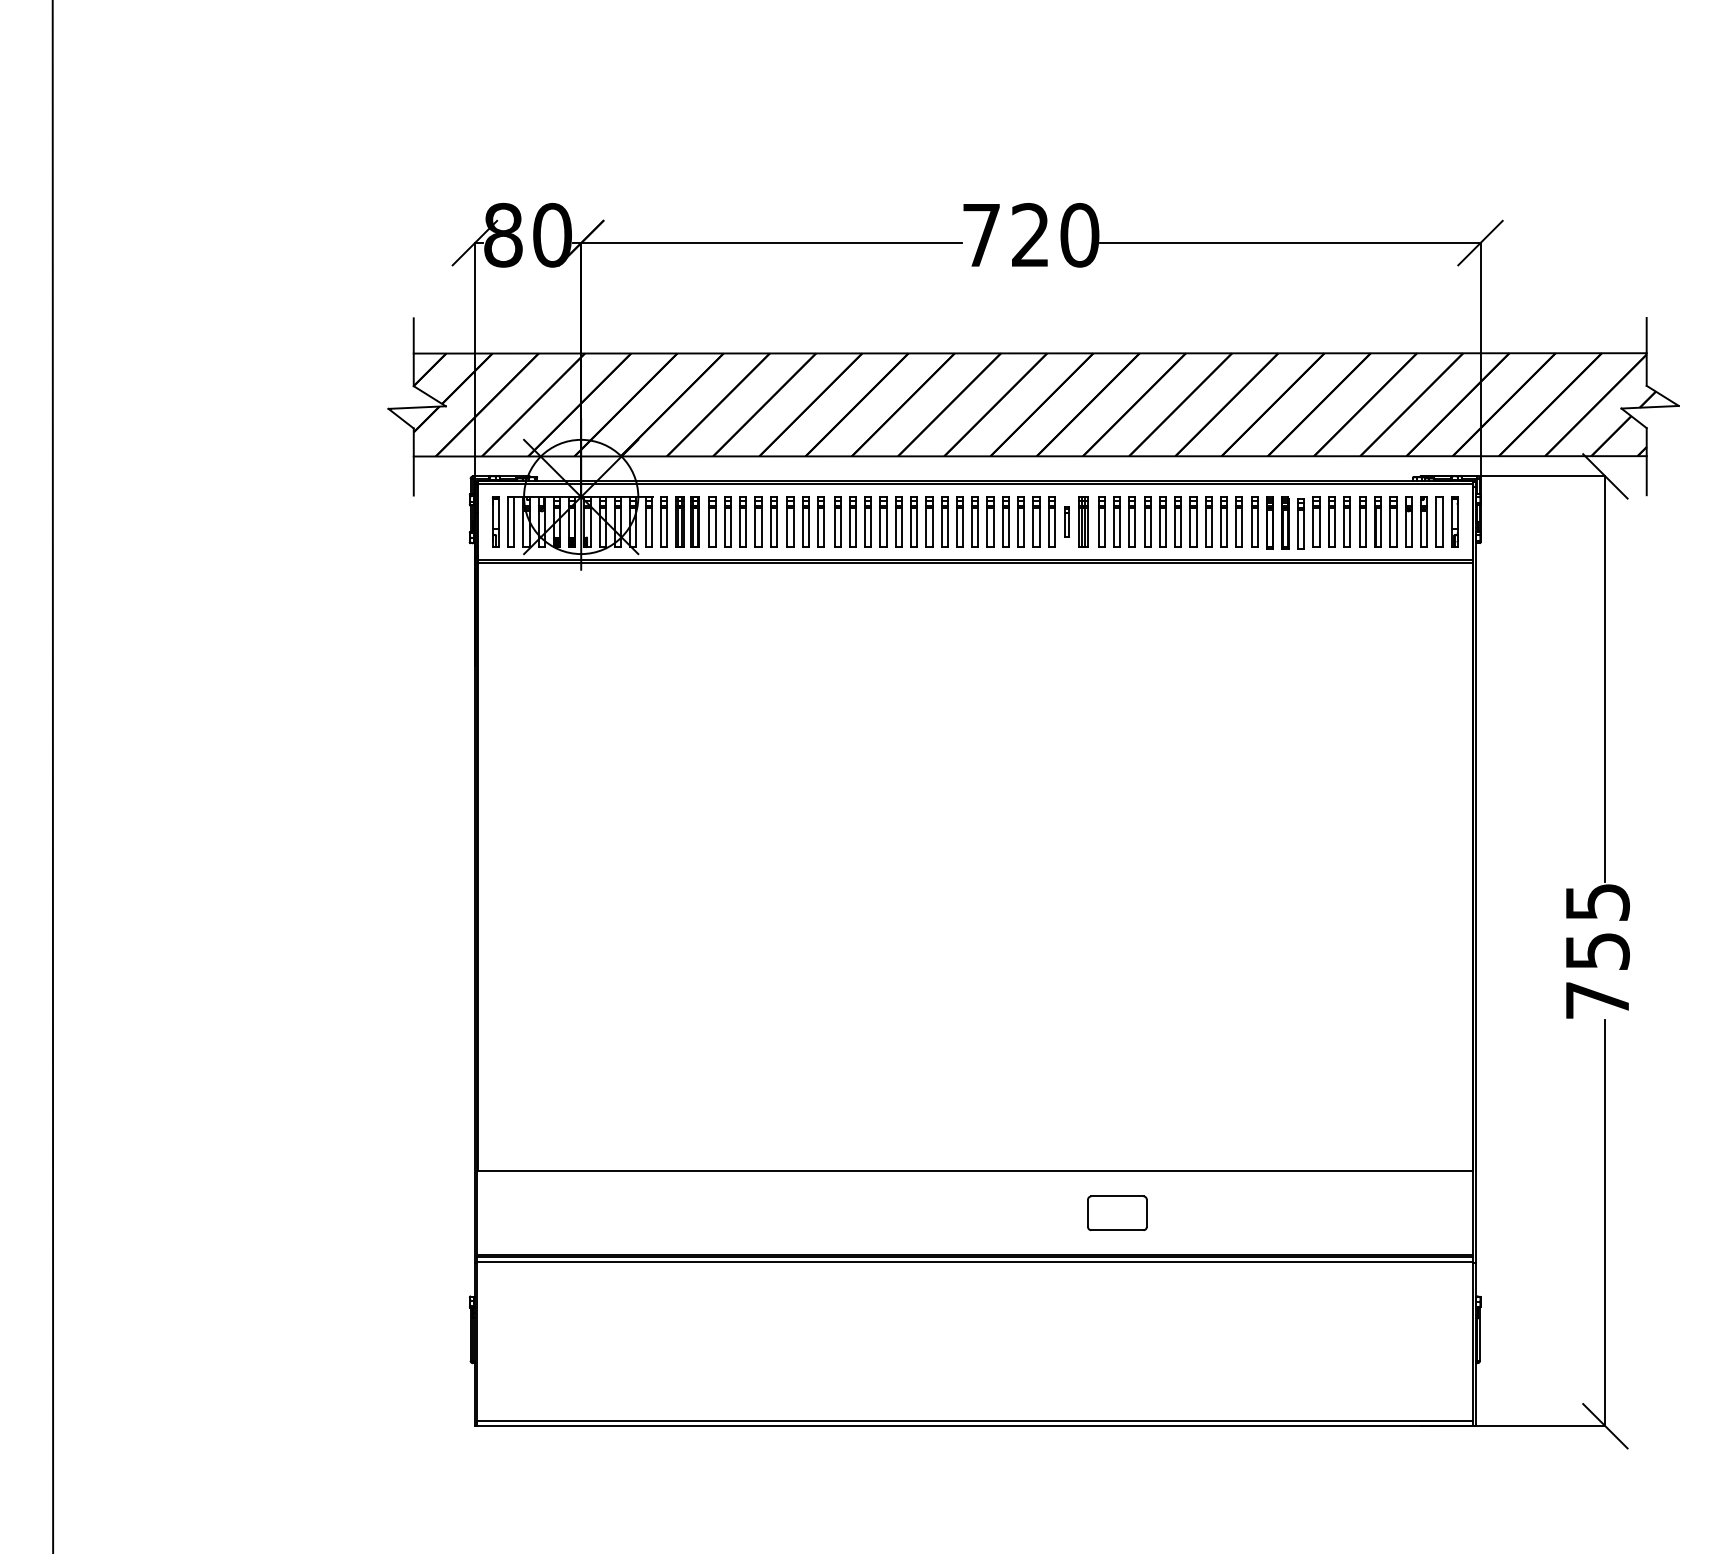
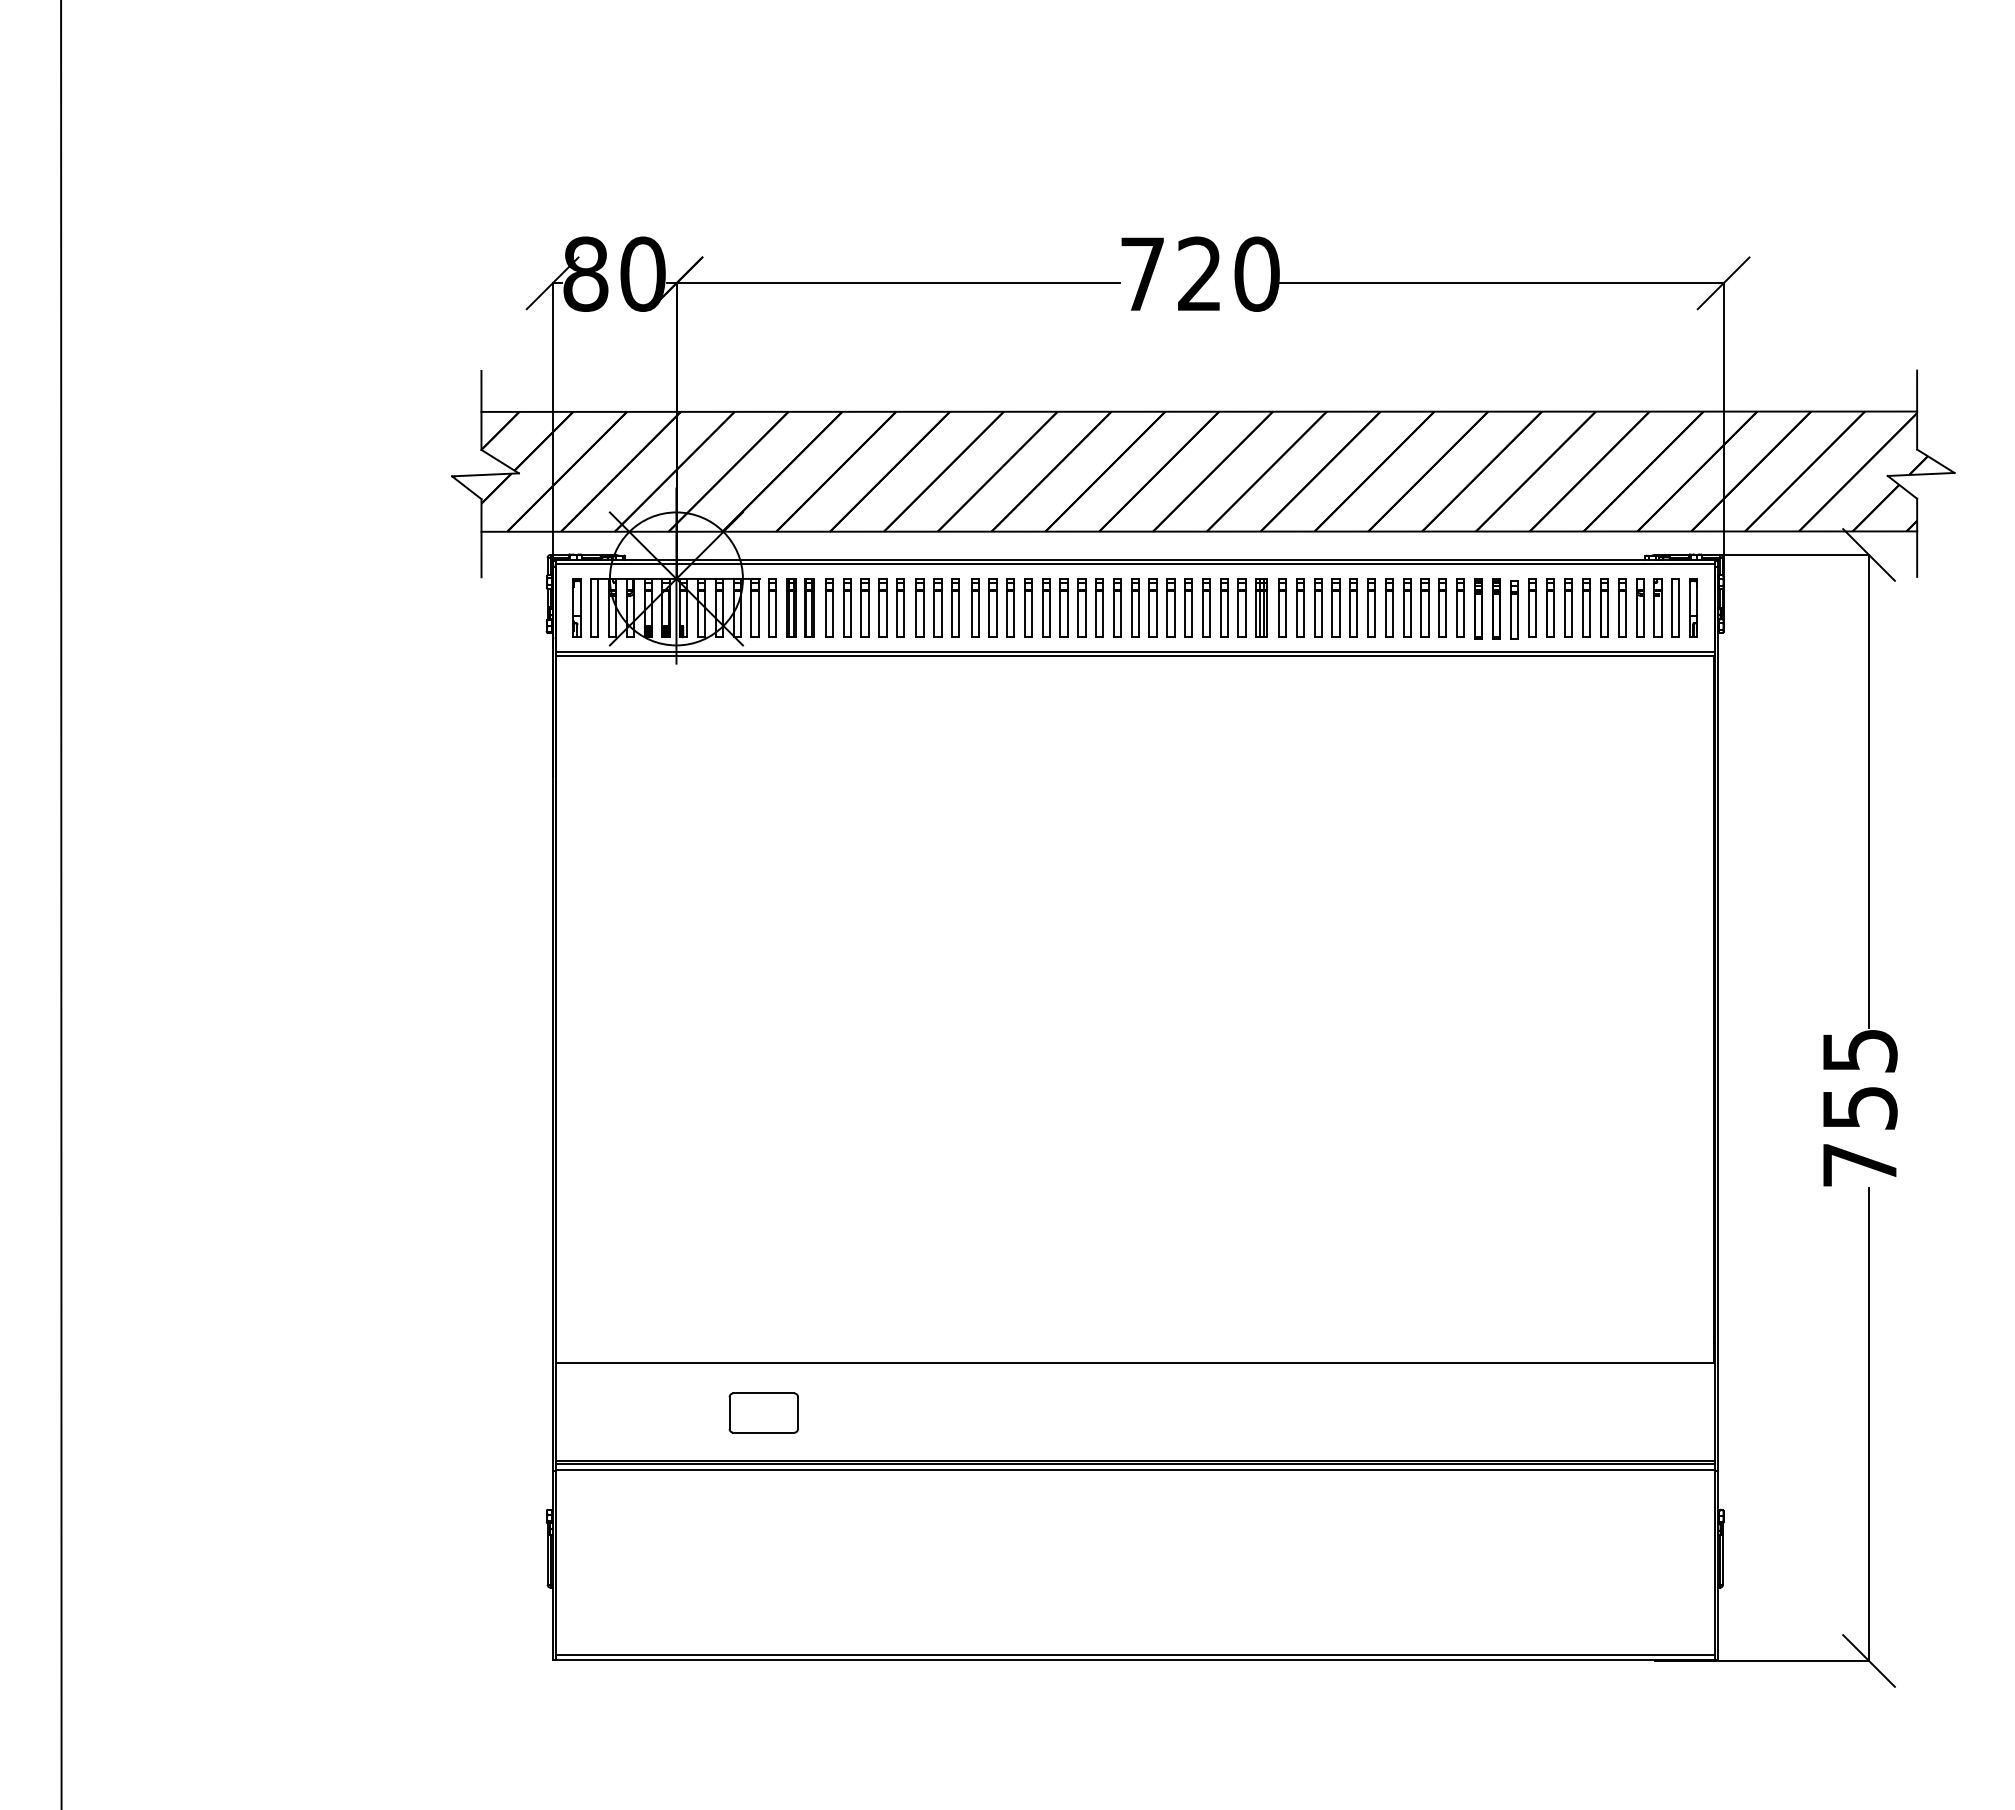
part: (1066, 521) -> (1241, 607), size x1.67
part: (1117, 1212) -> (763, 1412), moved

